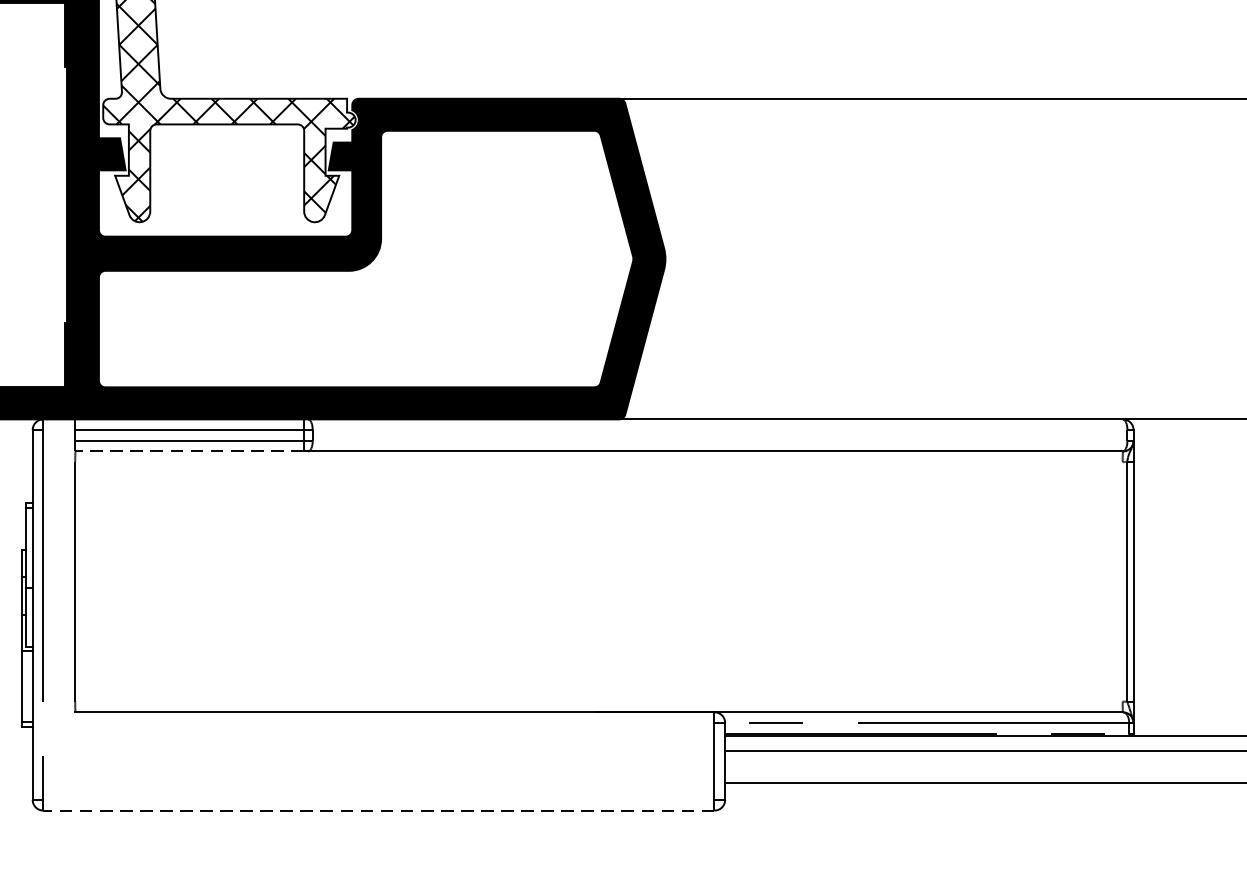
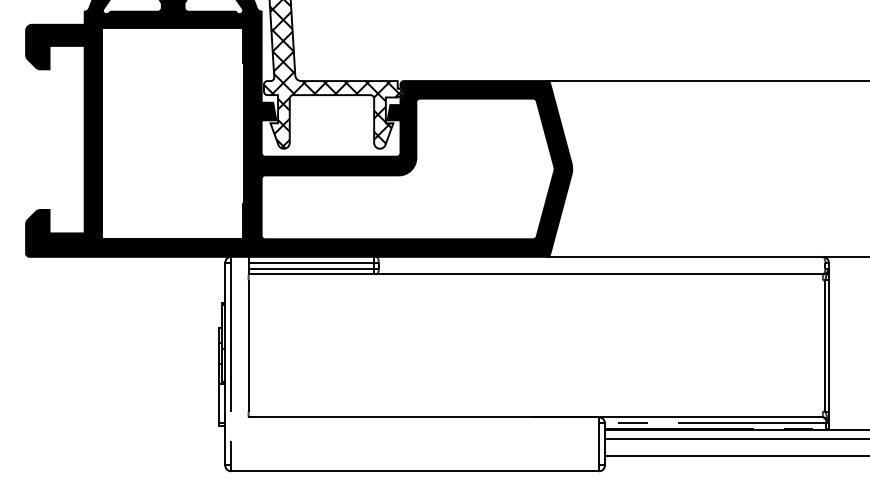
line: (189, 451) -> (311, 274), dashed -> solid
line: (379, 810) -> (415, 471), dashed -> solid

